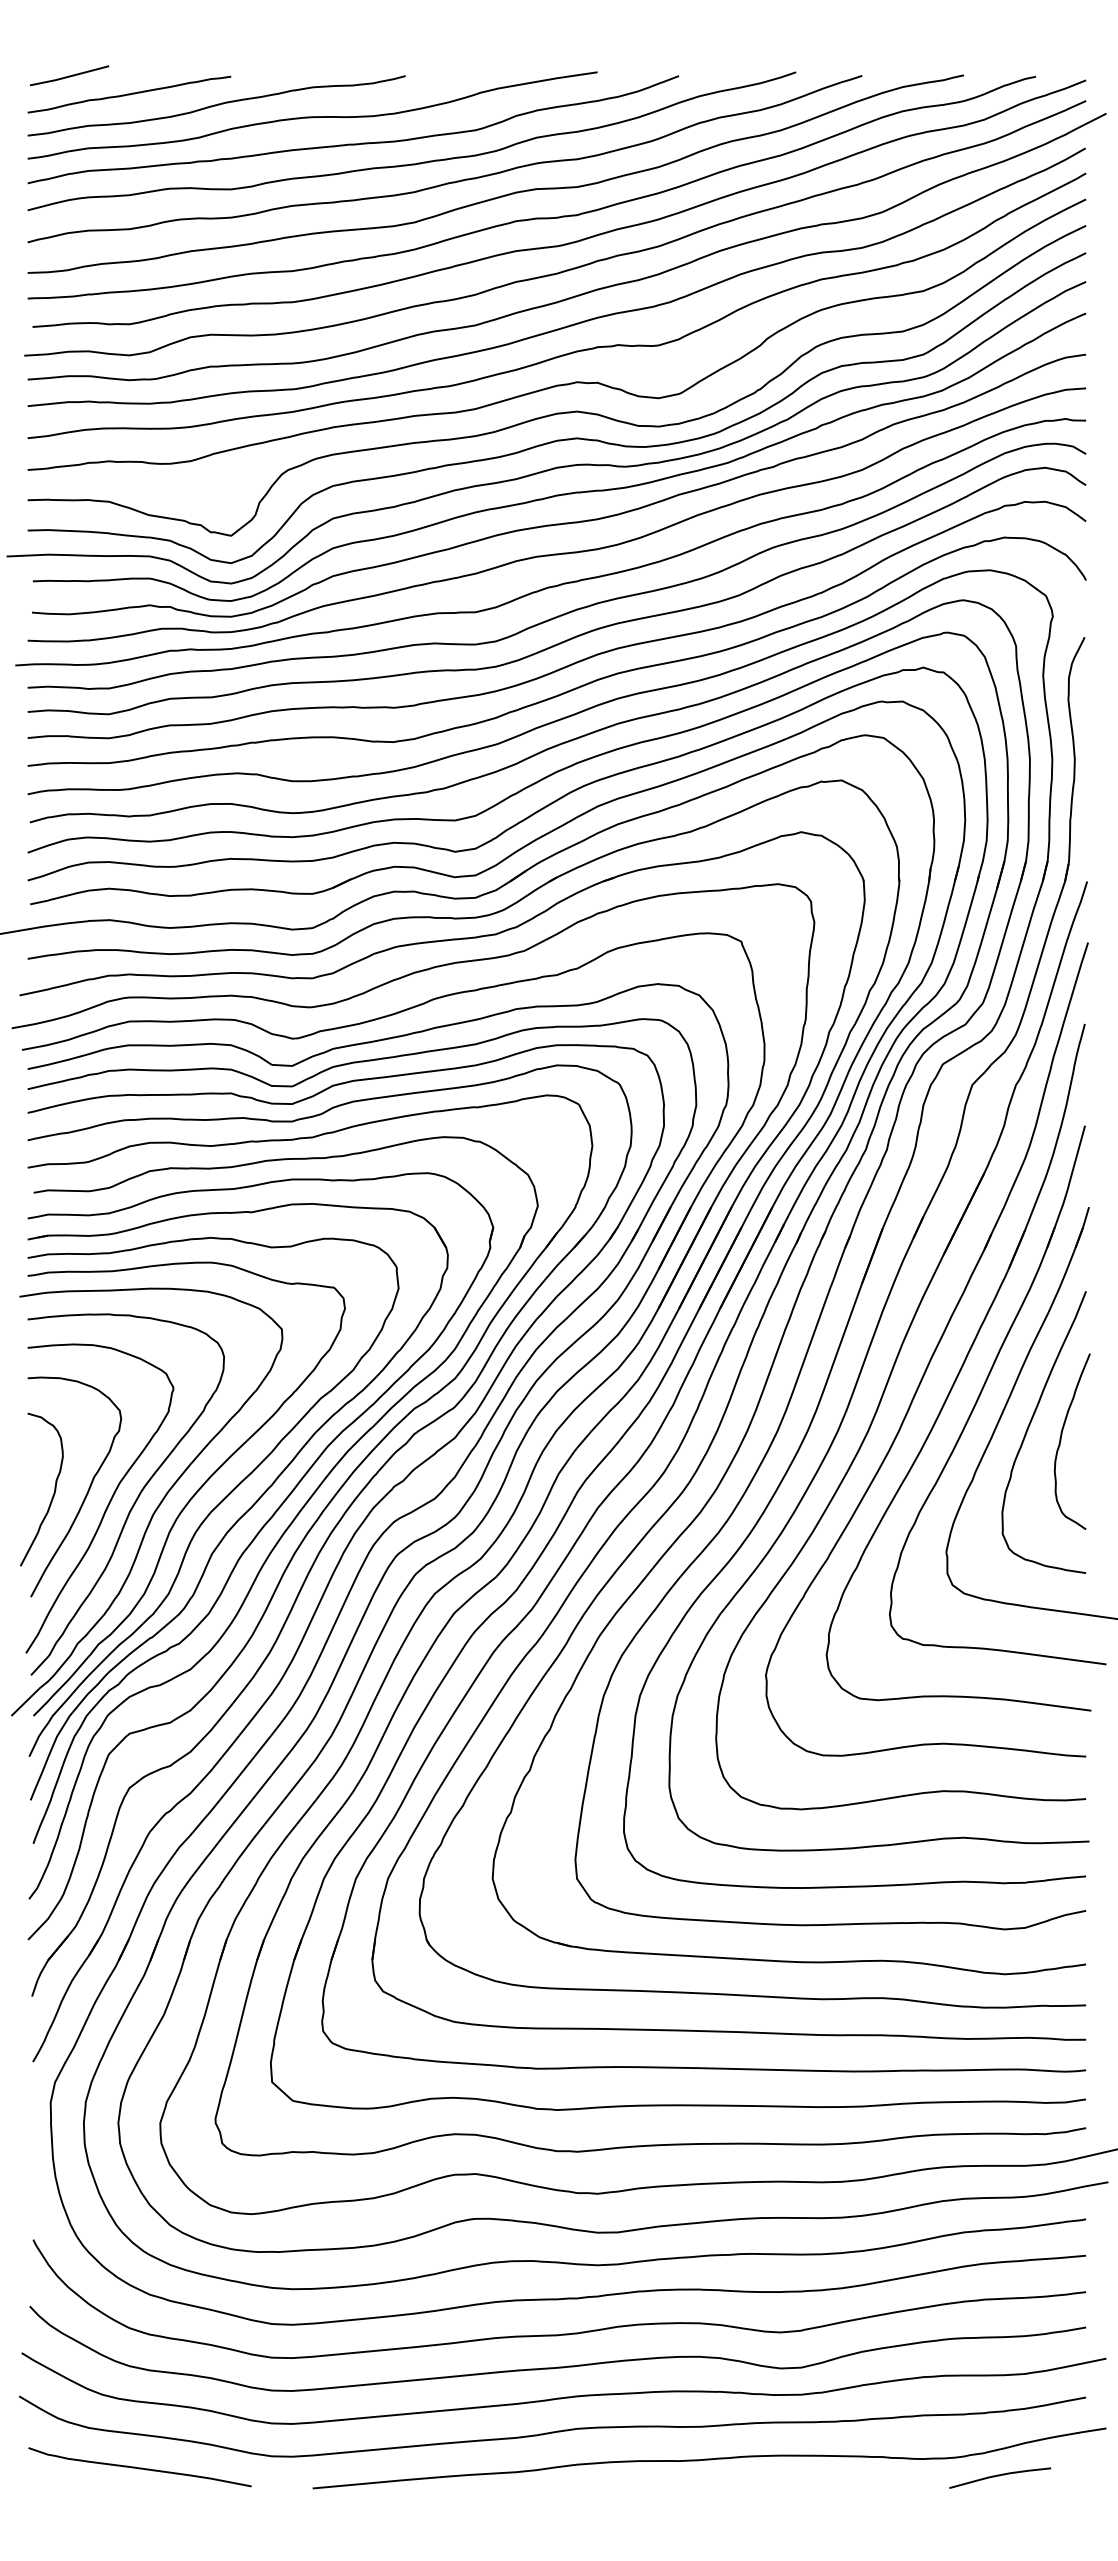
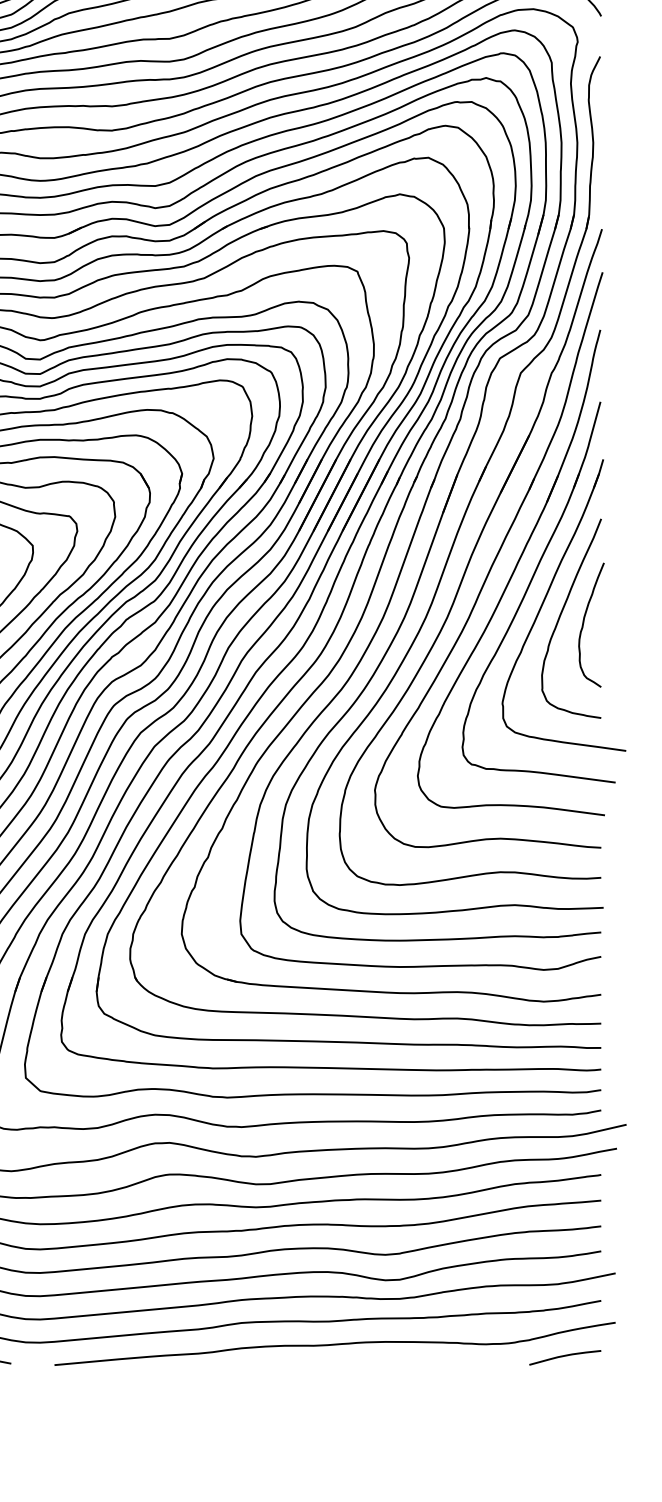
curve: (999, 2476) -> (564, 1356), moved

